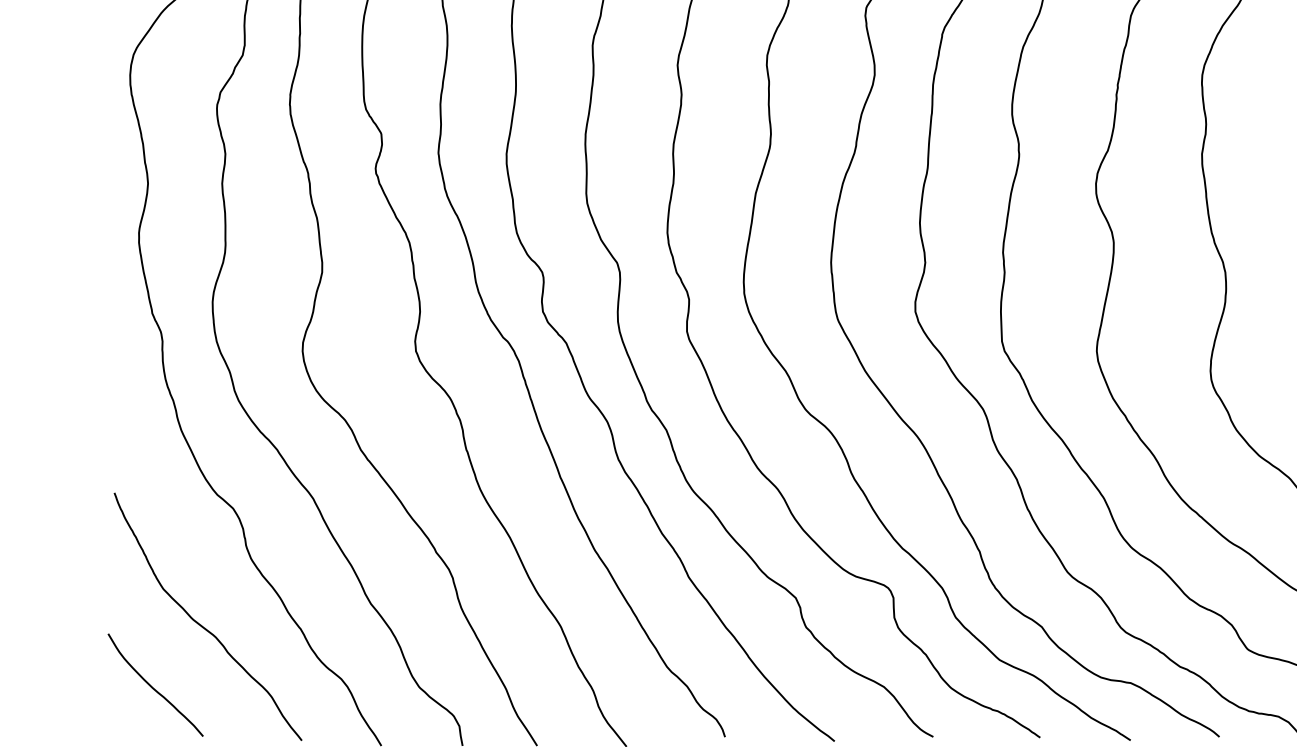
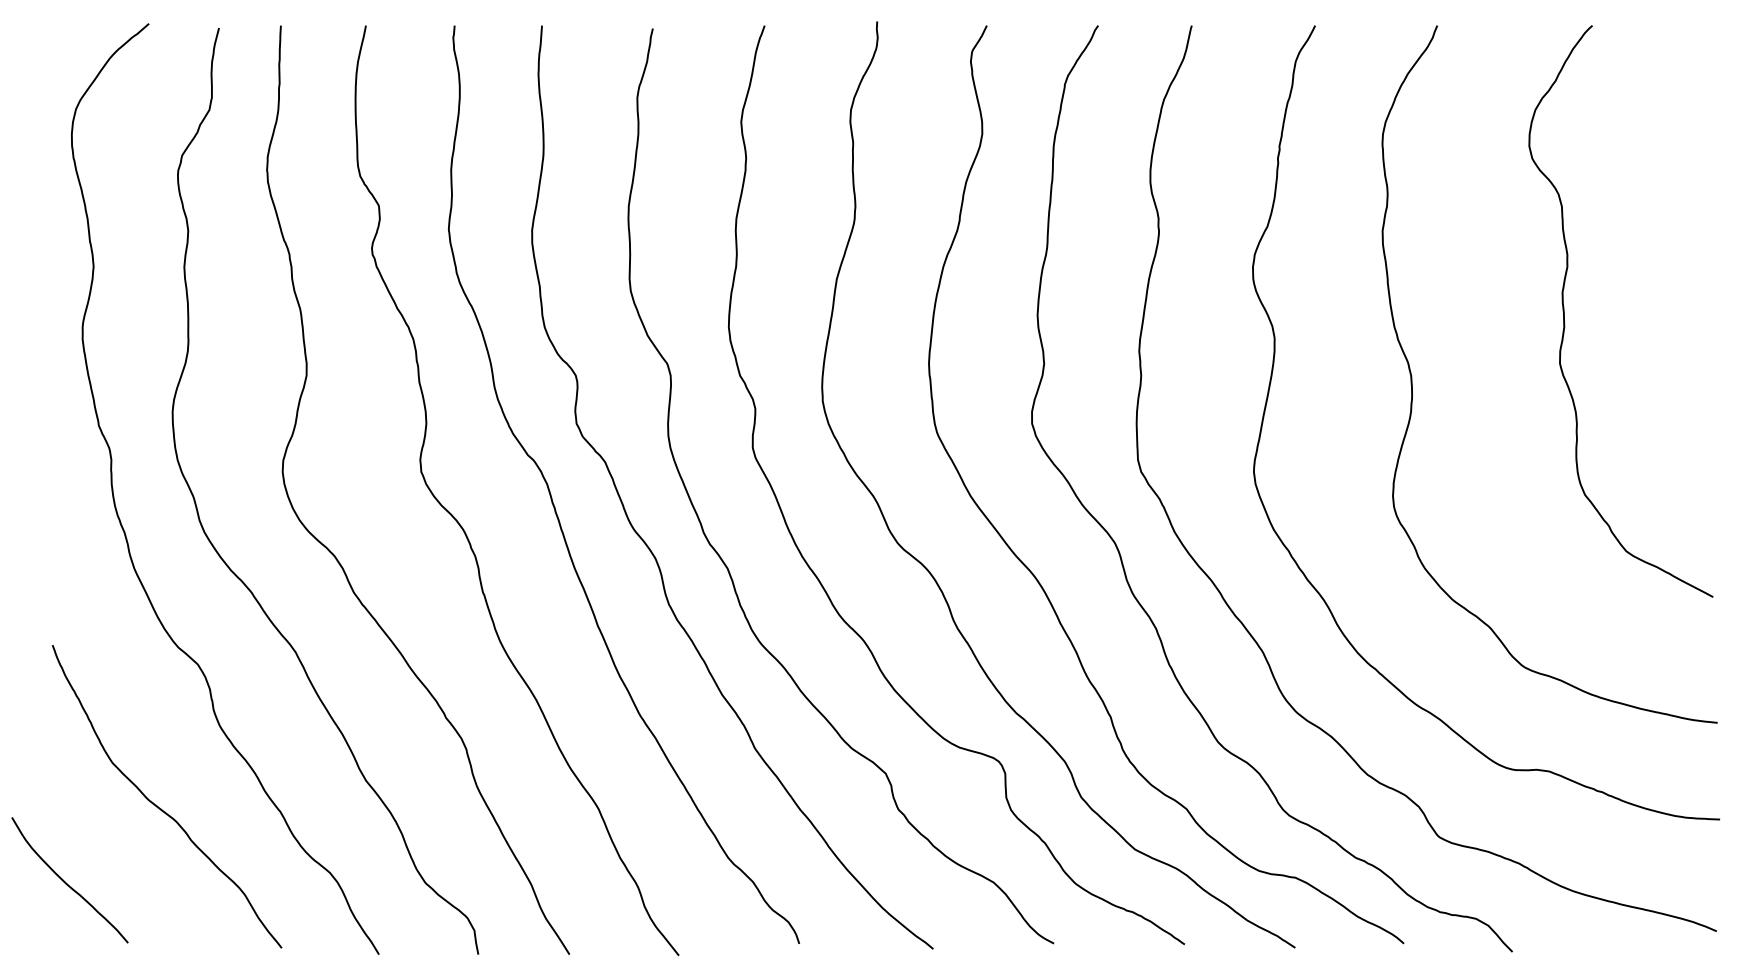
curve: (152, 686) -> (66, 882), moved

